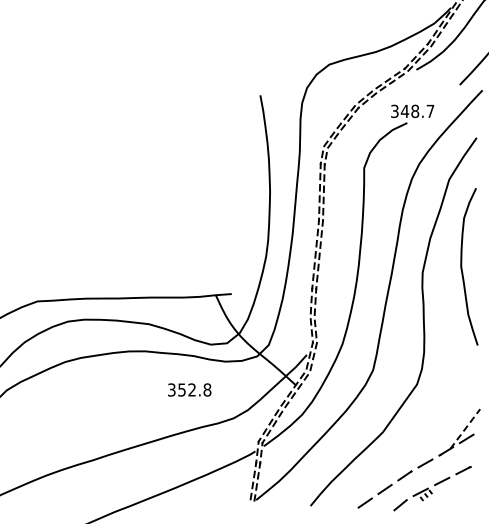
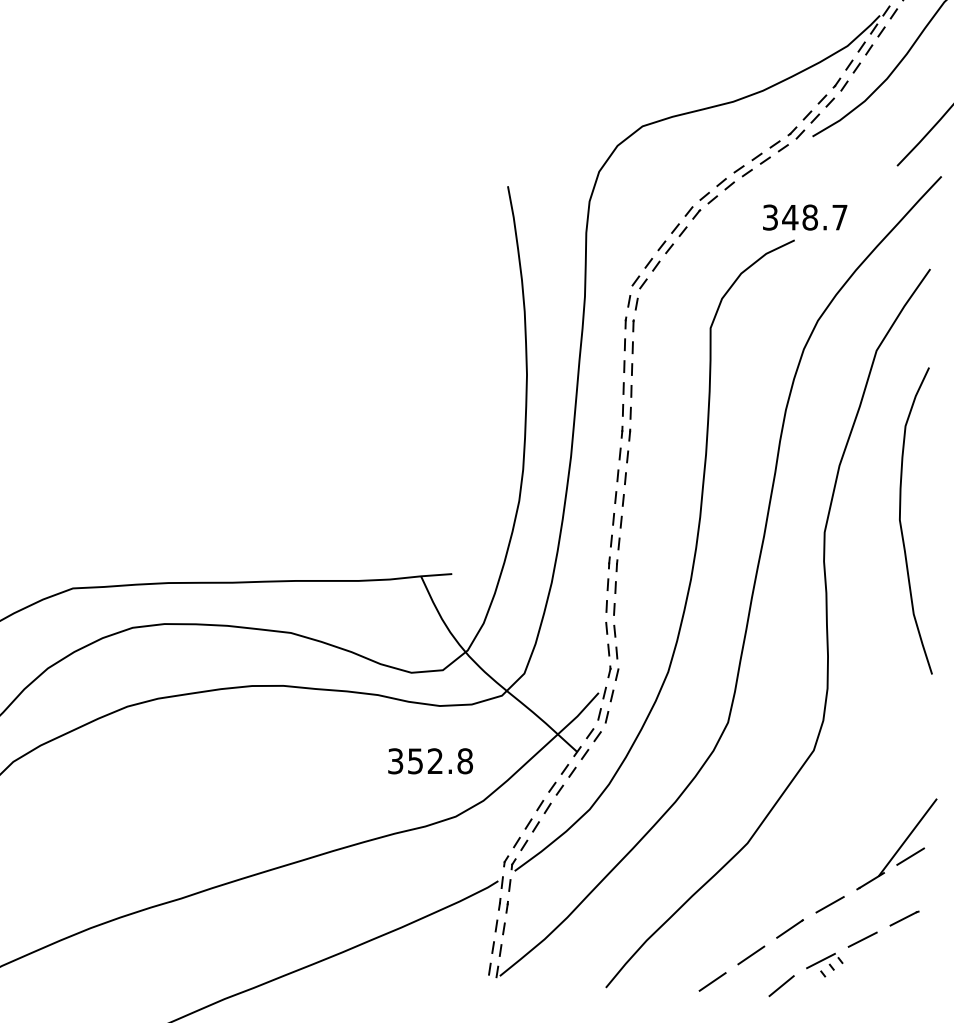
text: (189, 389) -> (430, 760), moved
line: (465, 429) -> (908, 838), dashed -> solid

